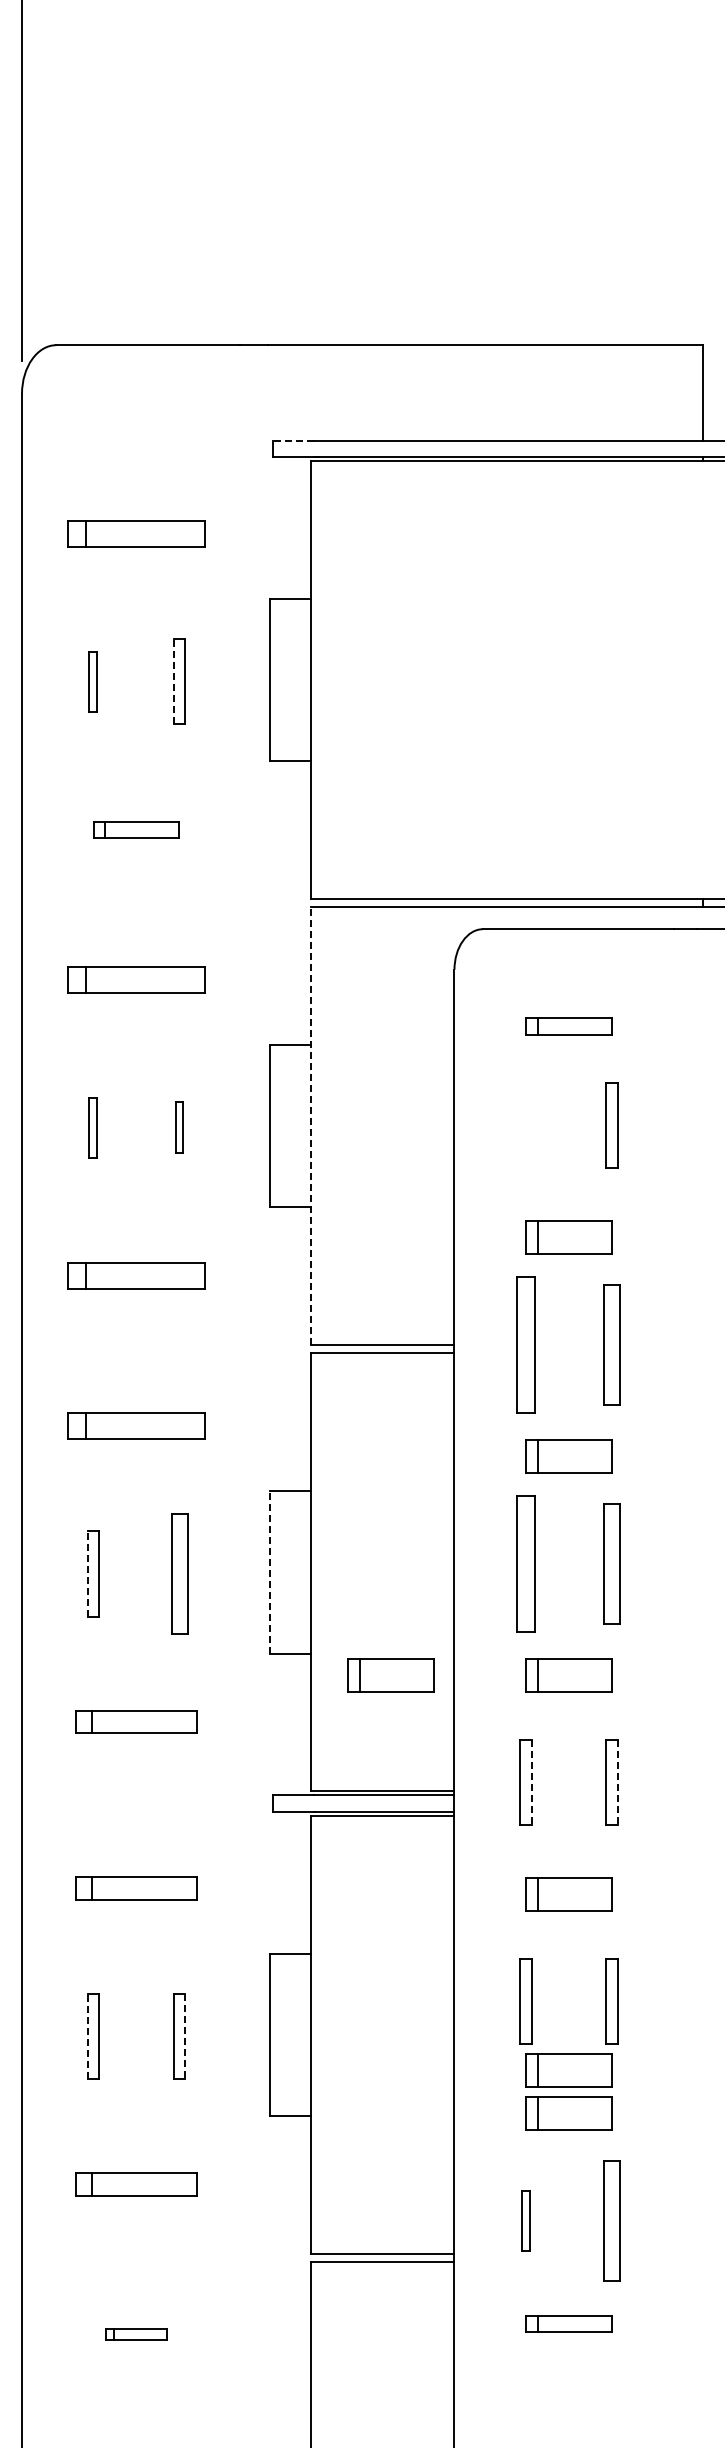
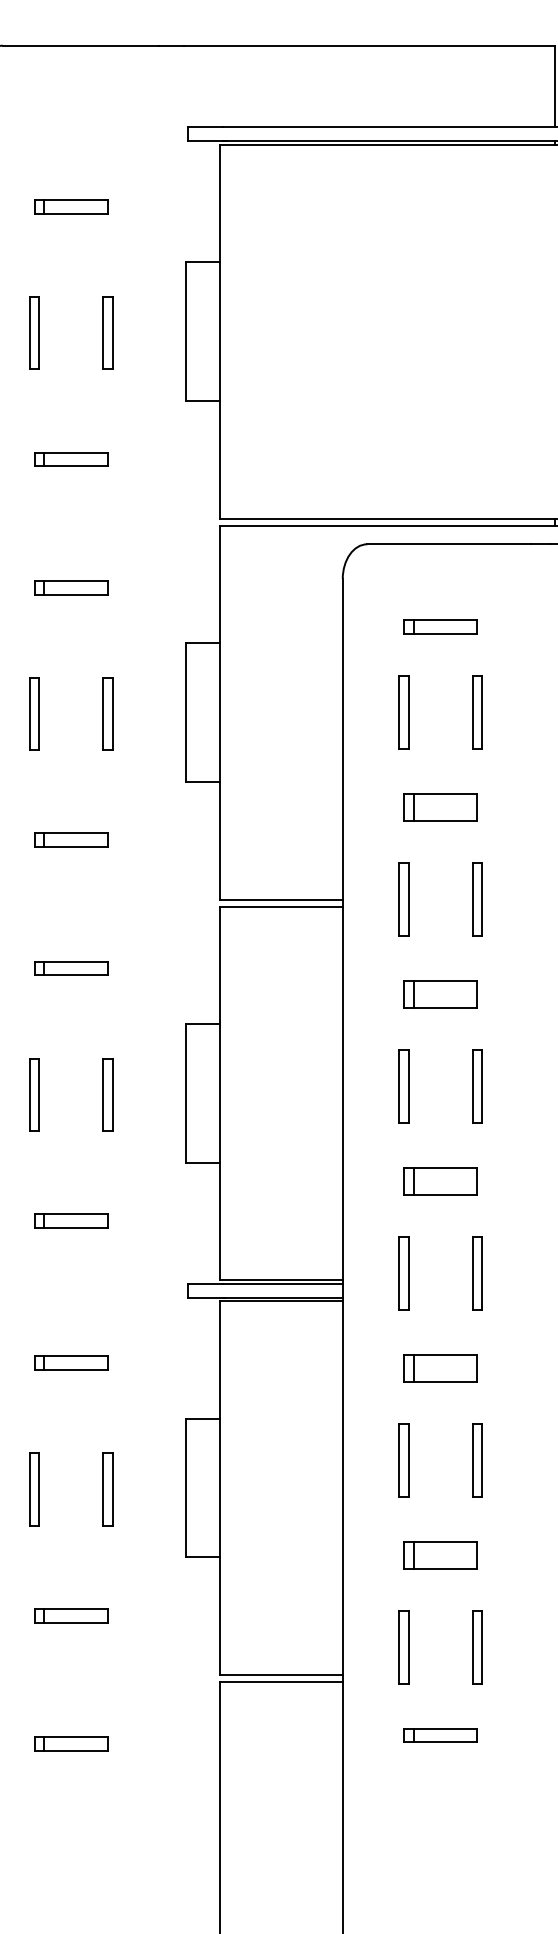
line: (292, 440) -> (204, 127), dashed -> solid
part: (136, 533) -> (71, 206), size x0.62
part: (93, 681) -> (34, 332), size x1.43
line: (173, 681) -> (102, 332), dashed -> solid
part: (136, 979) -> (71, 587), size x0.62
part: (525, 1125) -> (403, 711), added
line: (311, 1126) -> (220, 712), dashed -> solid
part: (93, 1127) -> (34, 713), size x1.43
part: (179, 1127) -> (107, 713), size x1.67
part: (136, 1275) -> (71, 840), size x0.62
part: (525, 1344) -> (403, 898), size x0.62
part: (611, 1344) -> (476, 898), size x0.71
part: (136, 1425) -> (71, 968), size x0.62
part: (525, 1563) -> (403, 1085), size x0.62
part: (611, 1563) -> (476, 1085), size x0.71
line: (270, 1571) -> (185, 1092), dashed -> solid
part: (179, 1573) -> (107, 1094), size x0.71
line: (87, 1574) -> (29, 1095), dashed -> solid
part: (390, 1675) -> (288, 1181), removed
part: (136, 1721) -> (71, 1220), size x0.71
line: (531, 1782) -> (408, 1272), dashed -> solid
line: (617, 1782) -> (481, 1272), dashed -> solid
part: (136, 1887) -> (71, 1362), size x0.71
line: (87, 2036) -> (29, 1489), dashed -> solid
line: (185, 2036) -> (113, 1489), dashed -> solid
part: (568, 2070) -> (440, 1518), removed
part: (136, 2183) -> (71, 1615), size x0.71
part: (525, 2220) -> (403, 1646), size x1.43
part: (611, 2220) -> (476, 1646), size x0.71
part: (136, 2334) -> (71, 1744), size x1.43

